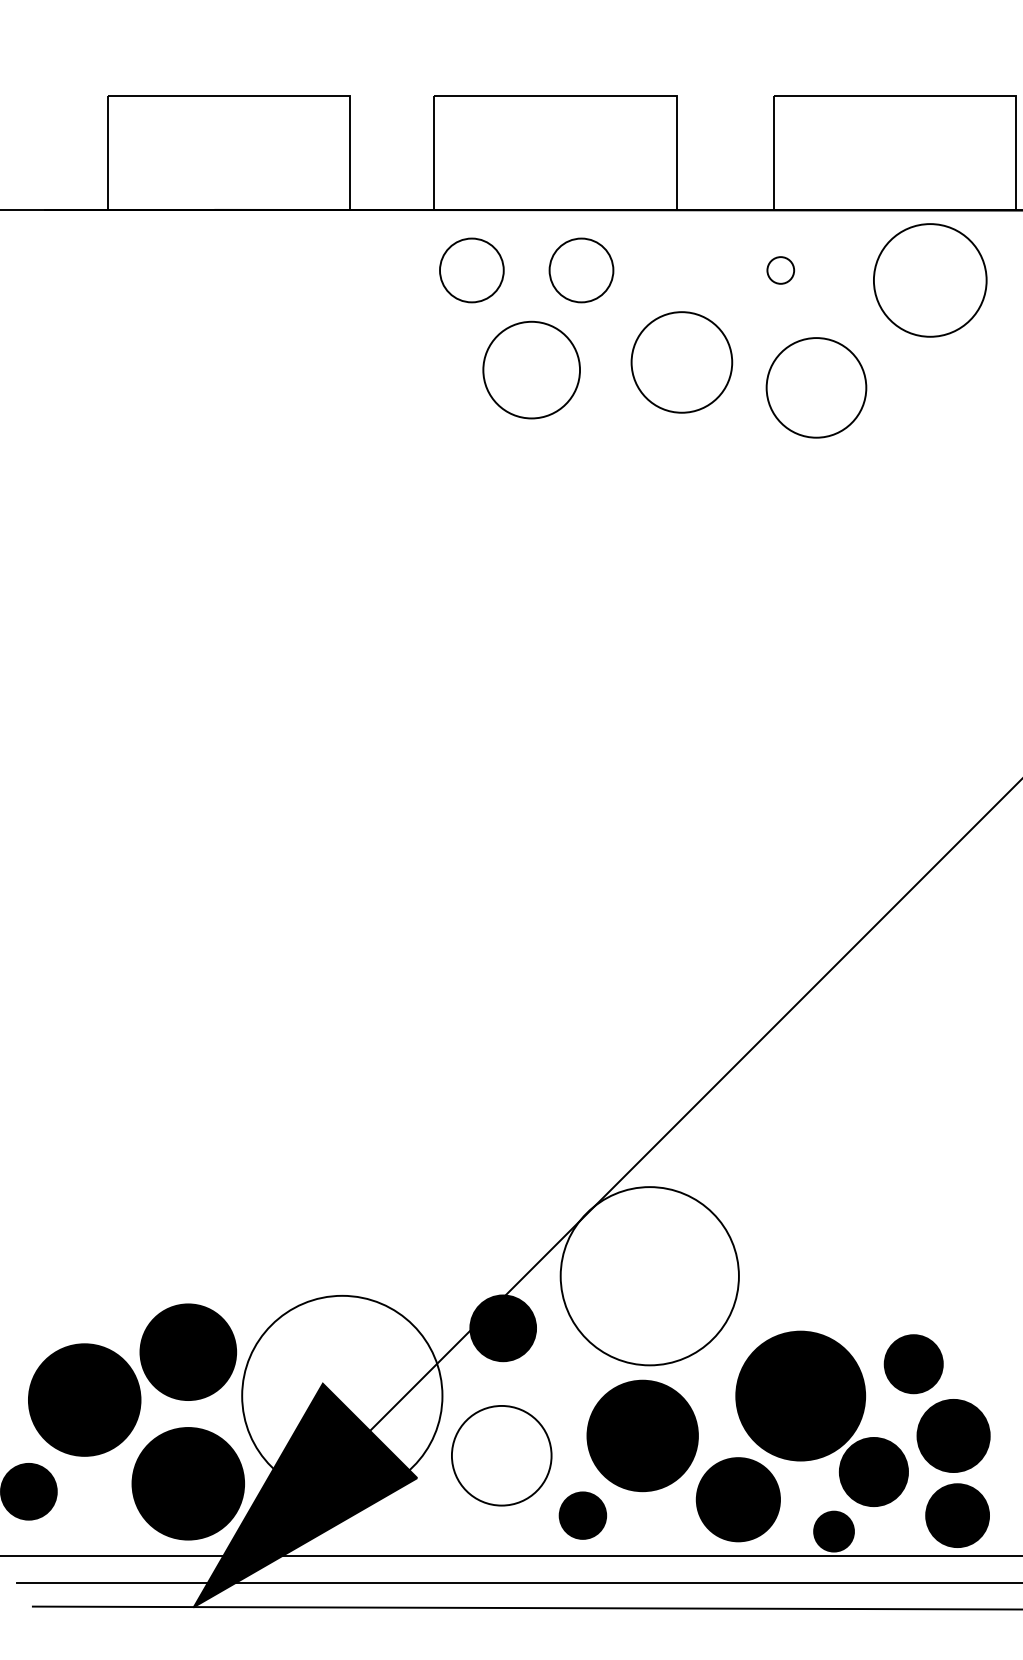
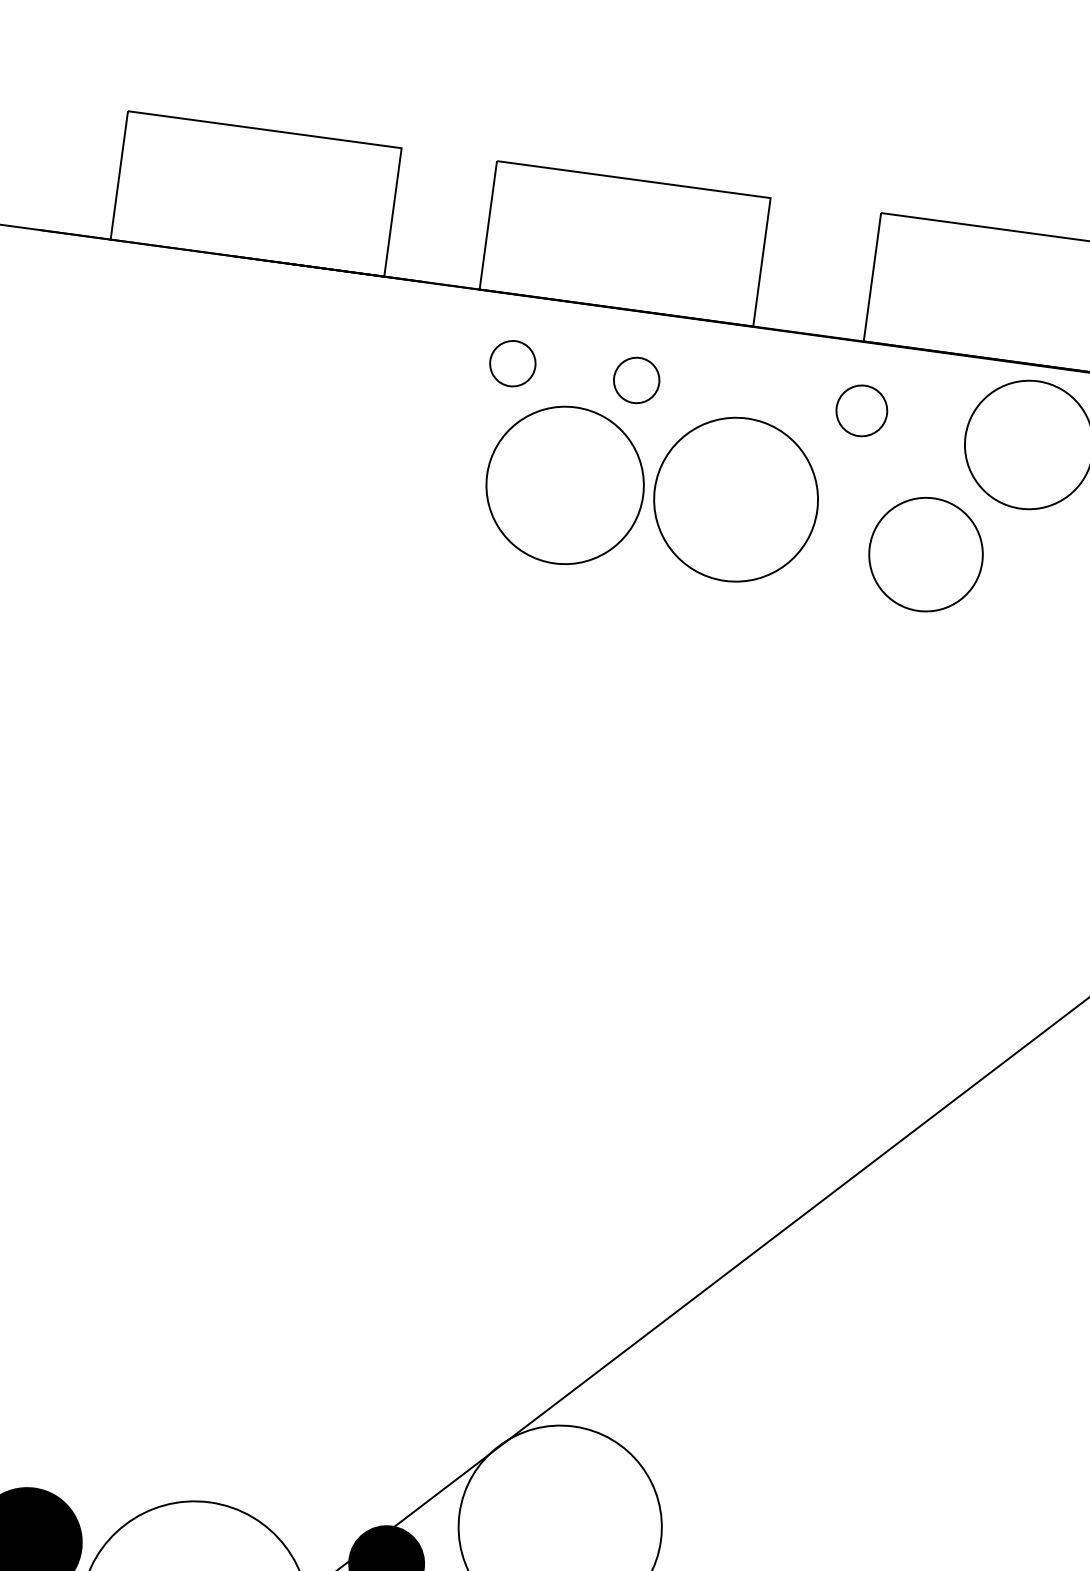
circle: (471, 270) -> (512, 363), size x0.62
circle: (581, 270) -> (636, 380), size x0.62
circle: (780, 270) -> (861, 410), size x1.67
circle: (681, 362) -> (735, 499), size x1.43
circle: (531, 370) -> (564, 485), size x1.43
circle: (816, 387) -> (926, 554), moved

